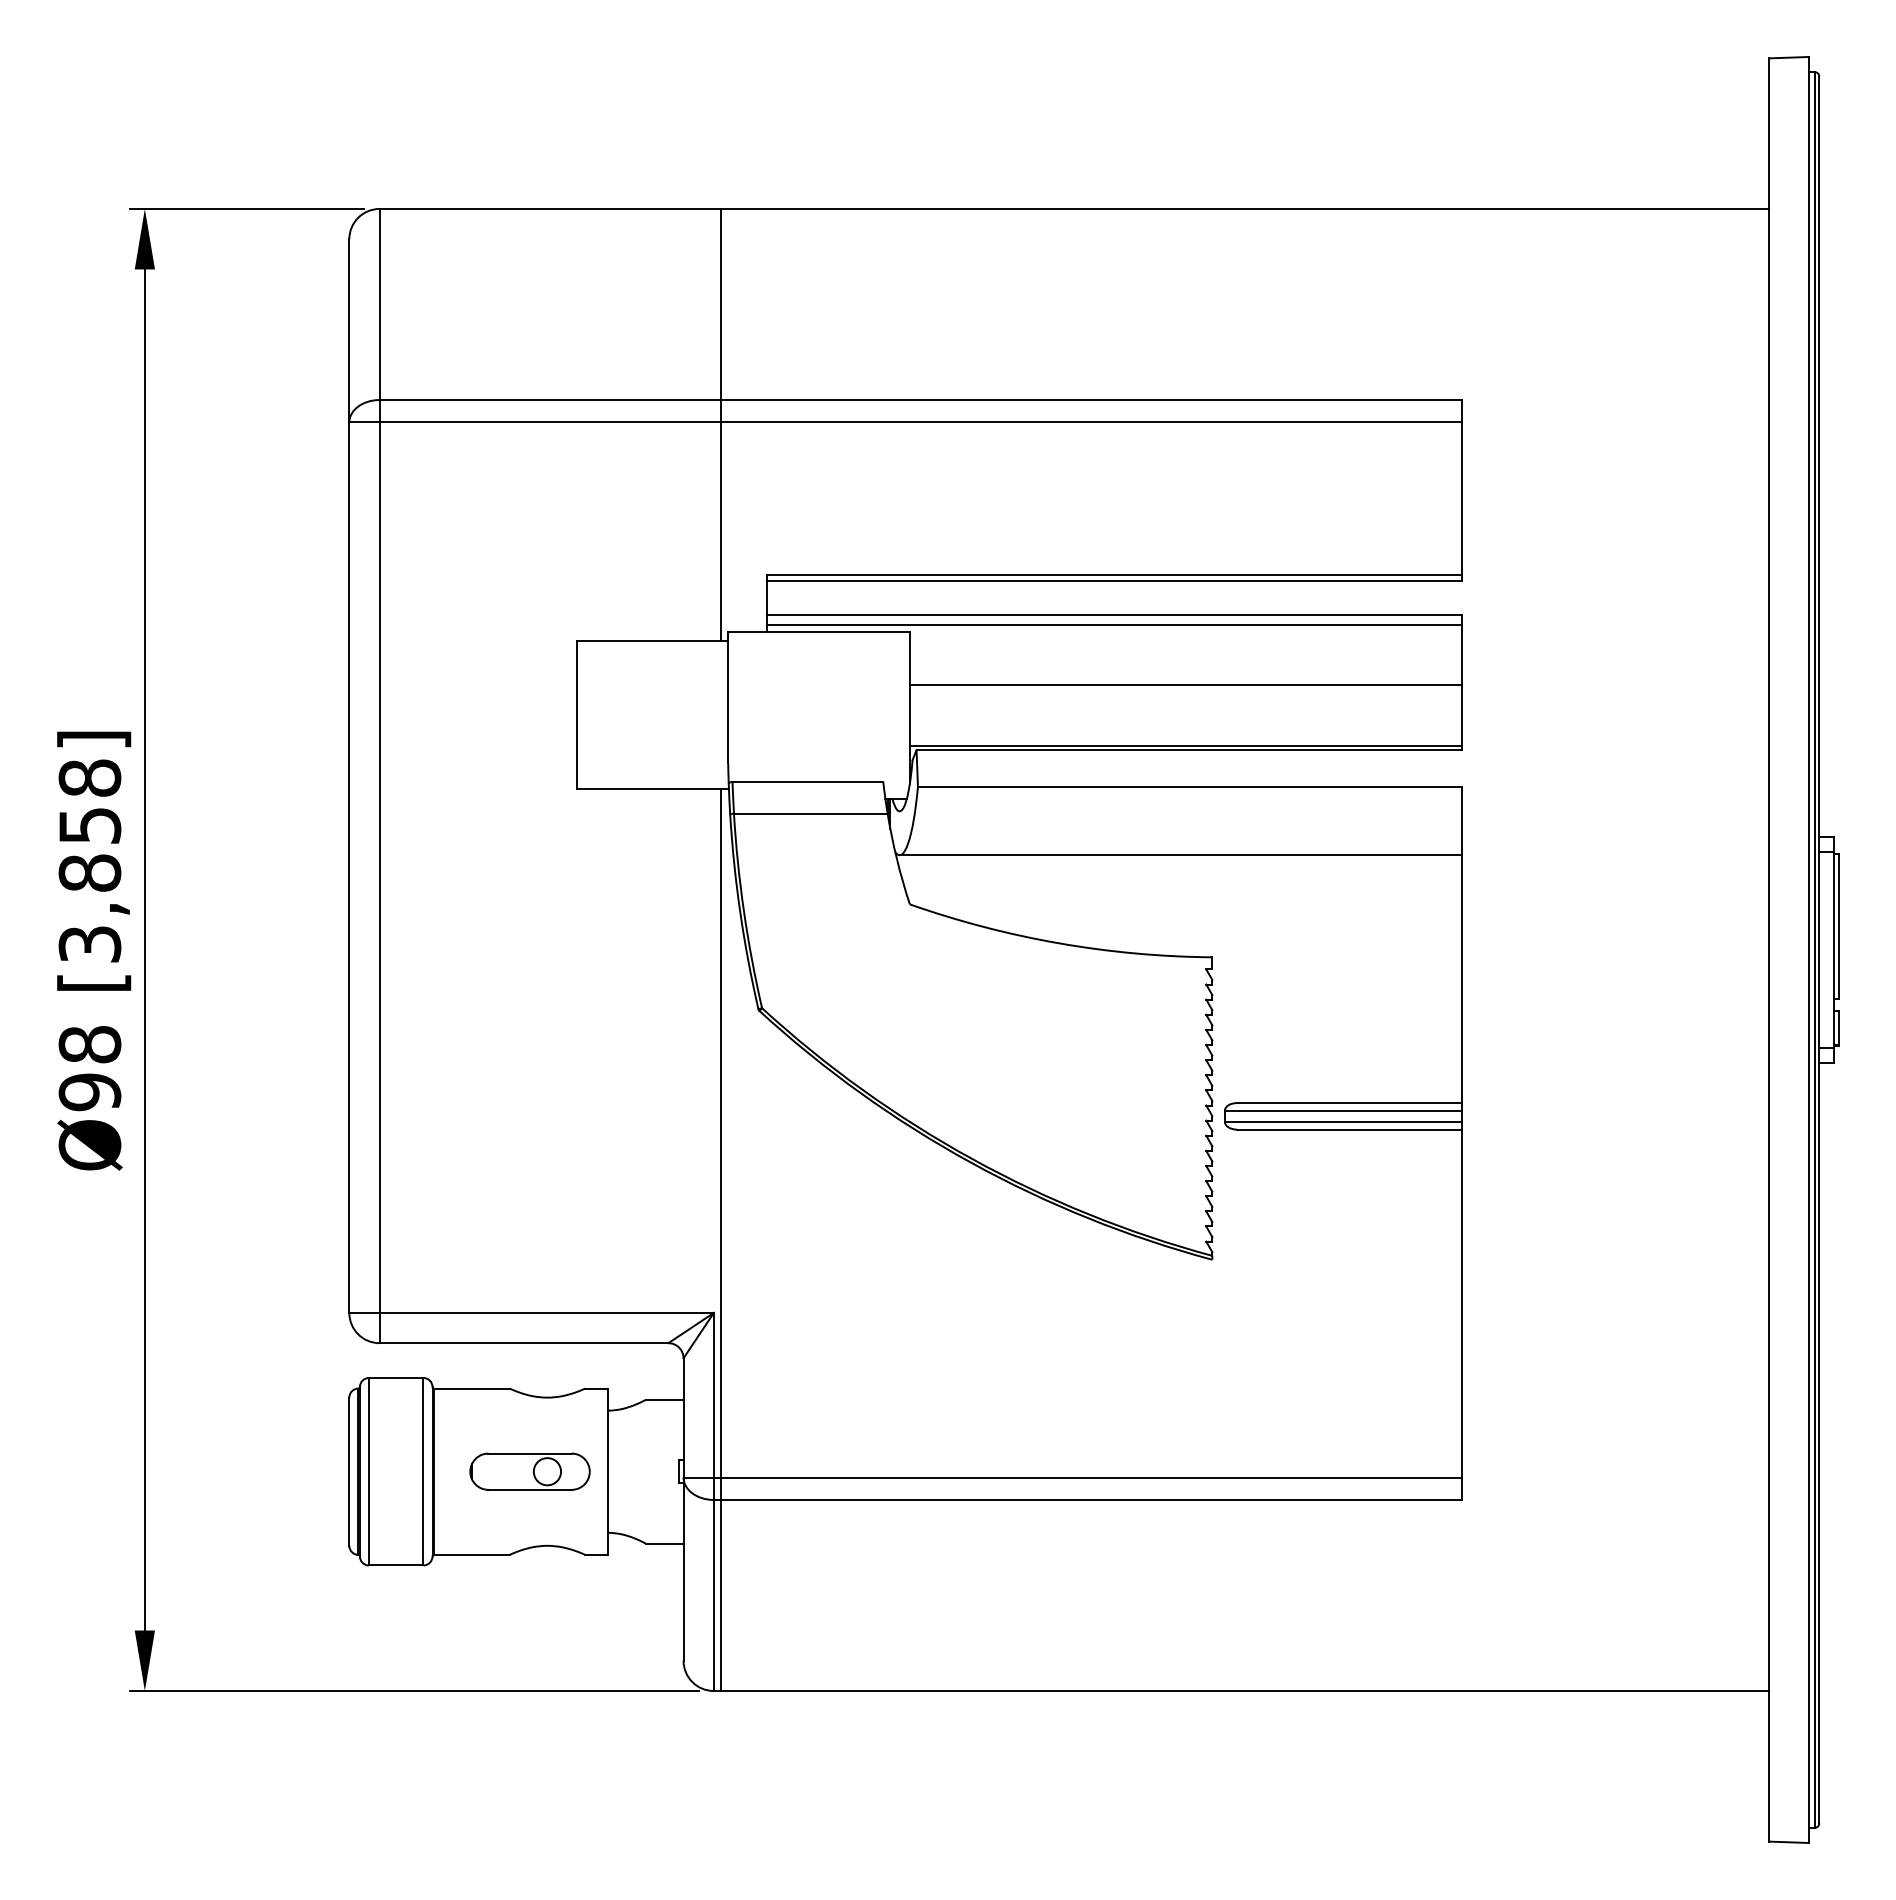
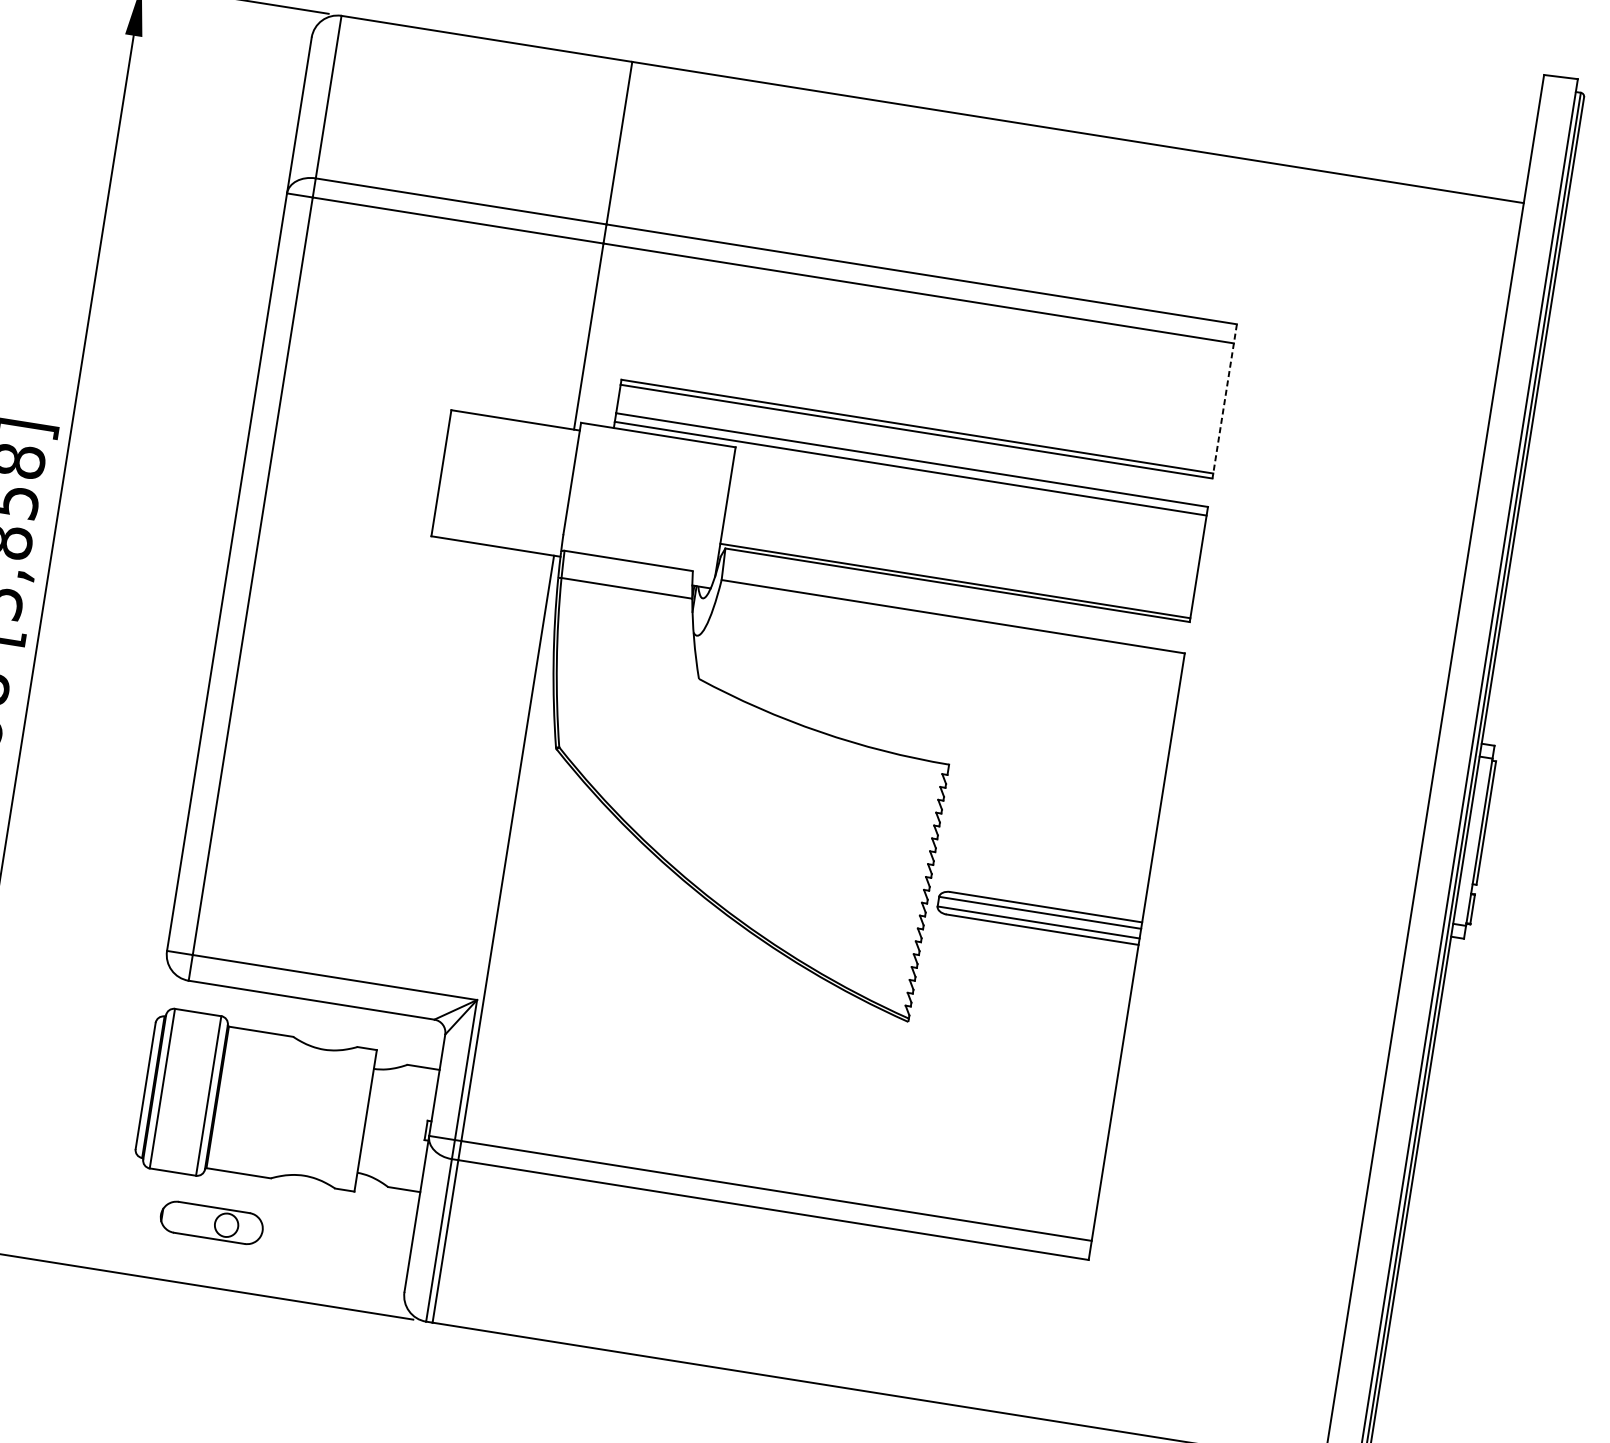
line: (1462, 490) -> (1224, 401), solid -> dashed
line: (1185, 685) -> (962, 529), removed
line: (1180, 855) -> (935, 673), removed
part: (529, 1471) -> (211, 1222), moved

